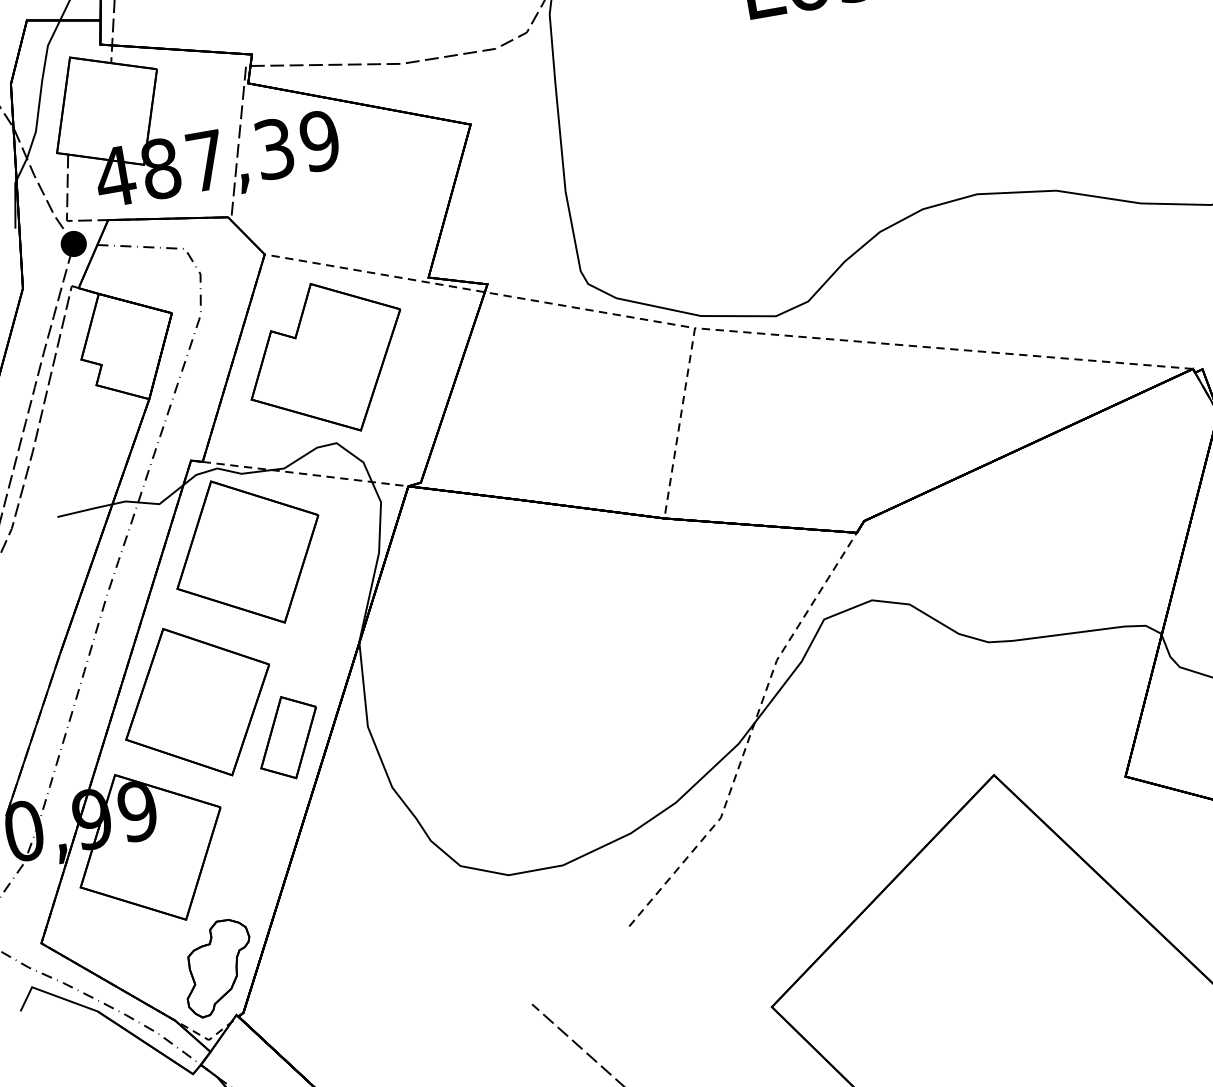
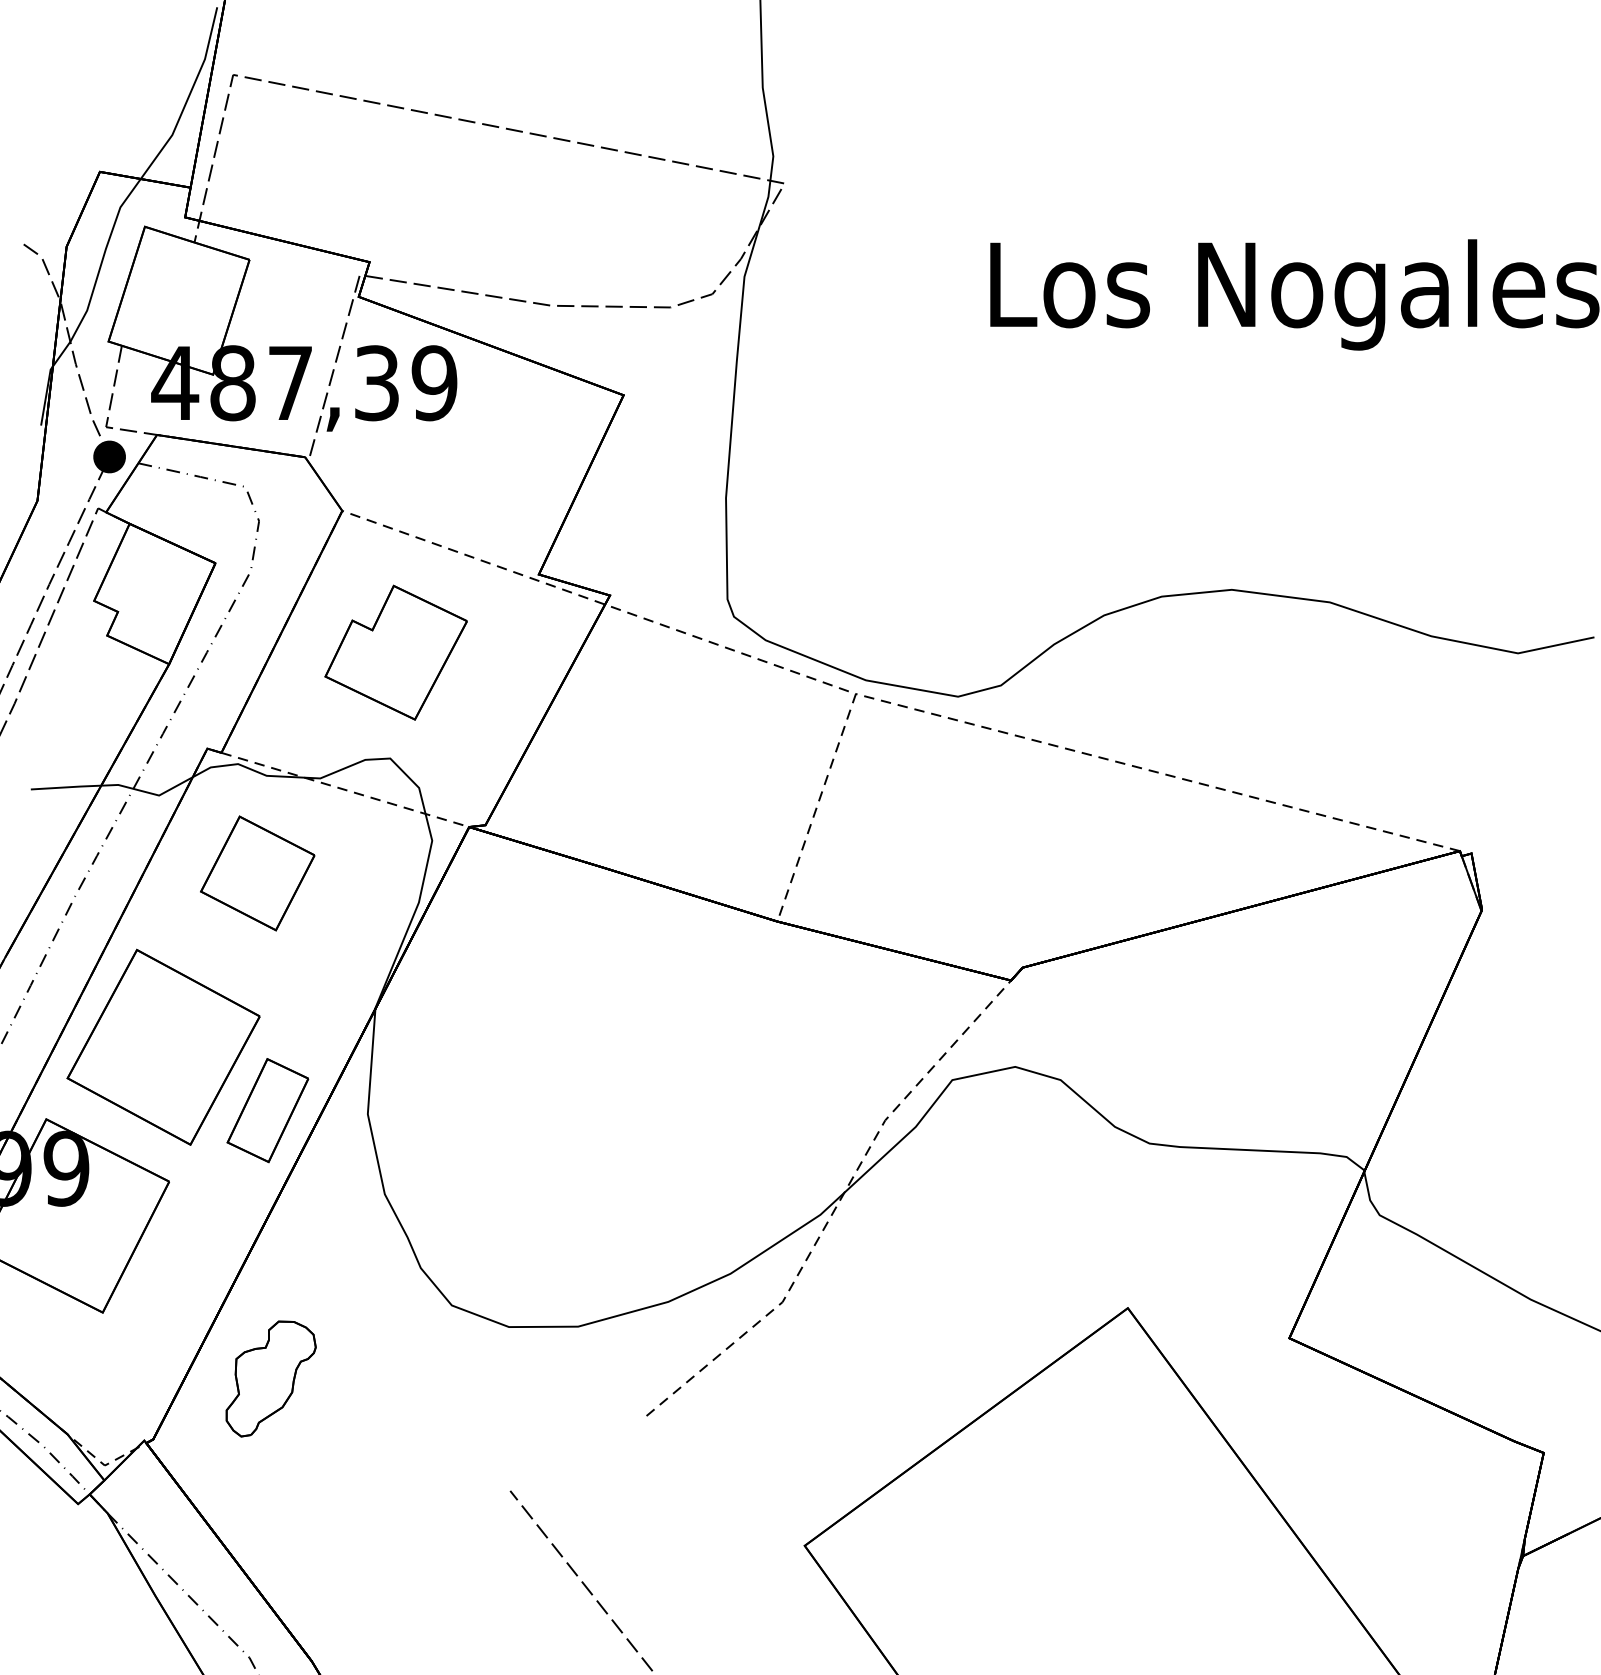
part: (326, 358) -> (396, 652), size x0.7
part: (247, 552) -> (257, 873), size x0.6
part: (217, 967) -> (270, 1378), moved

